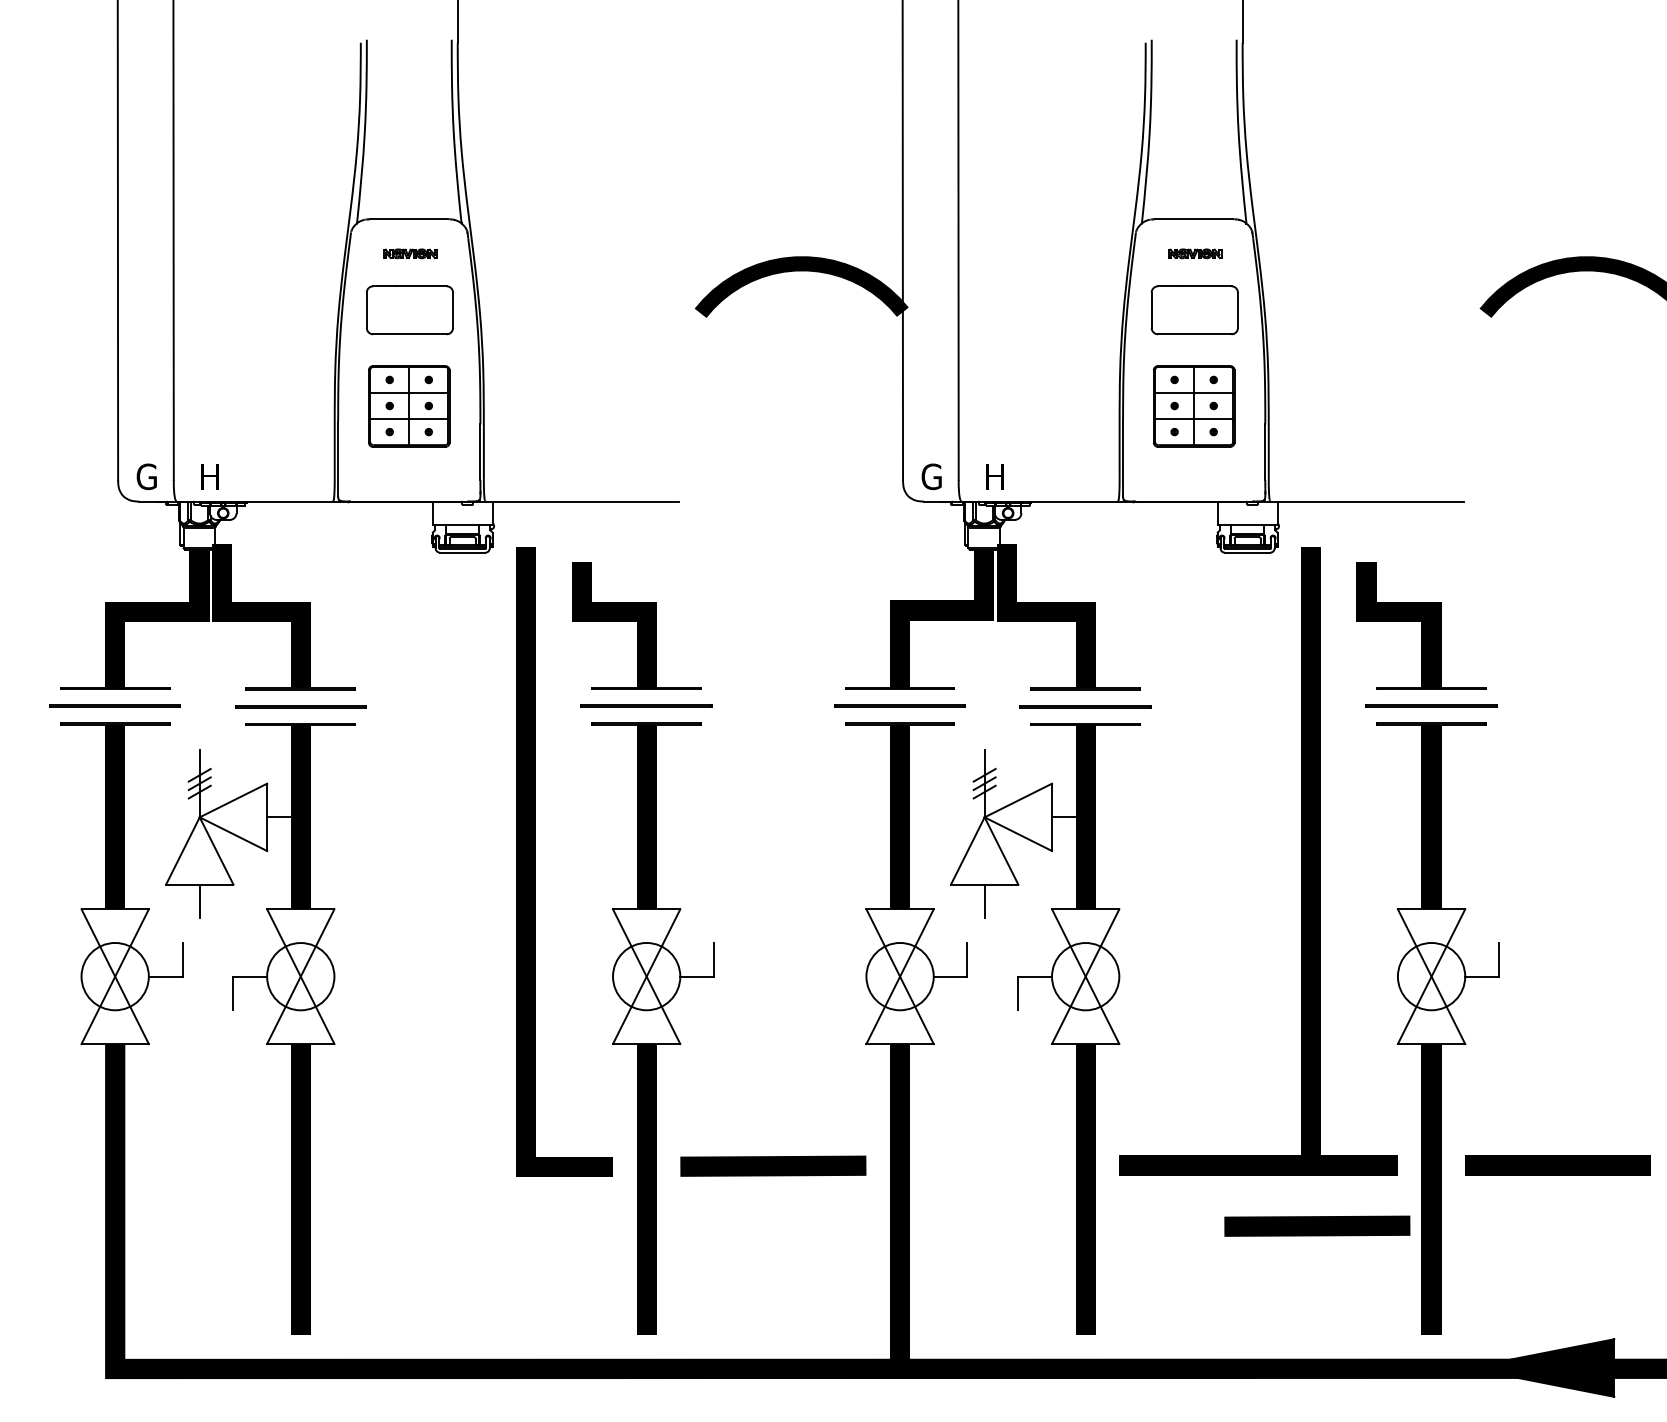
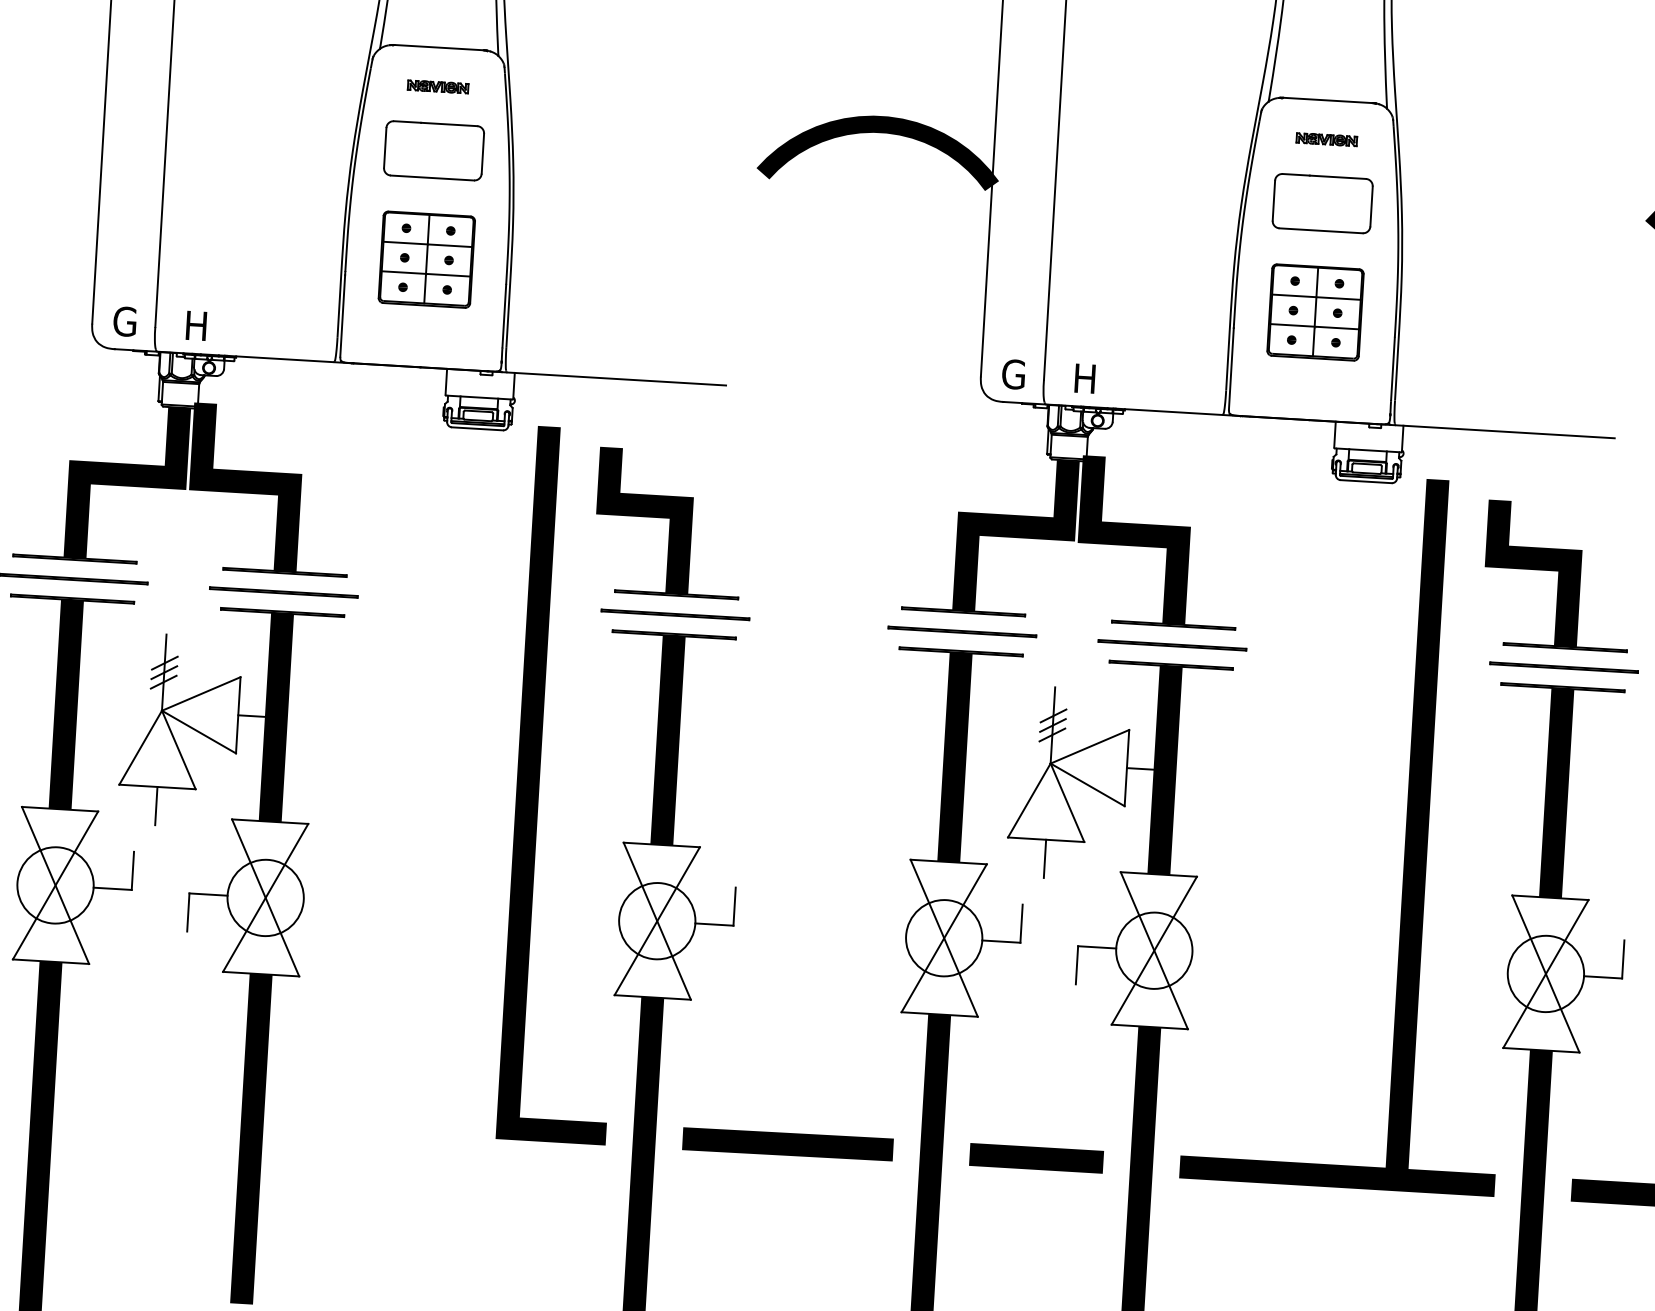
line: (992, 1165) -> (1036, 1158), added
line: (1317, 1225) -> (1400, 1248), removed

